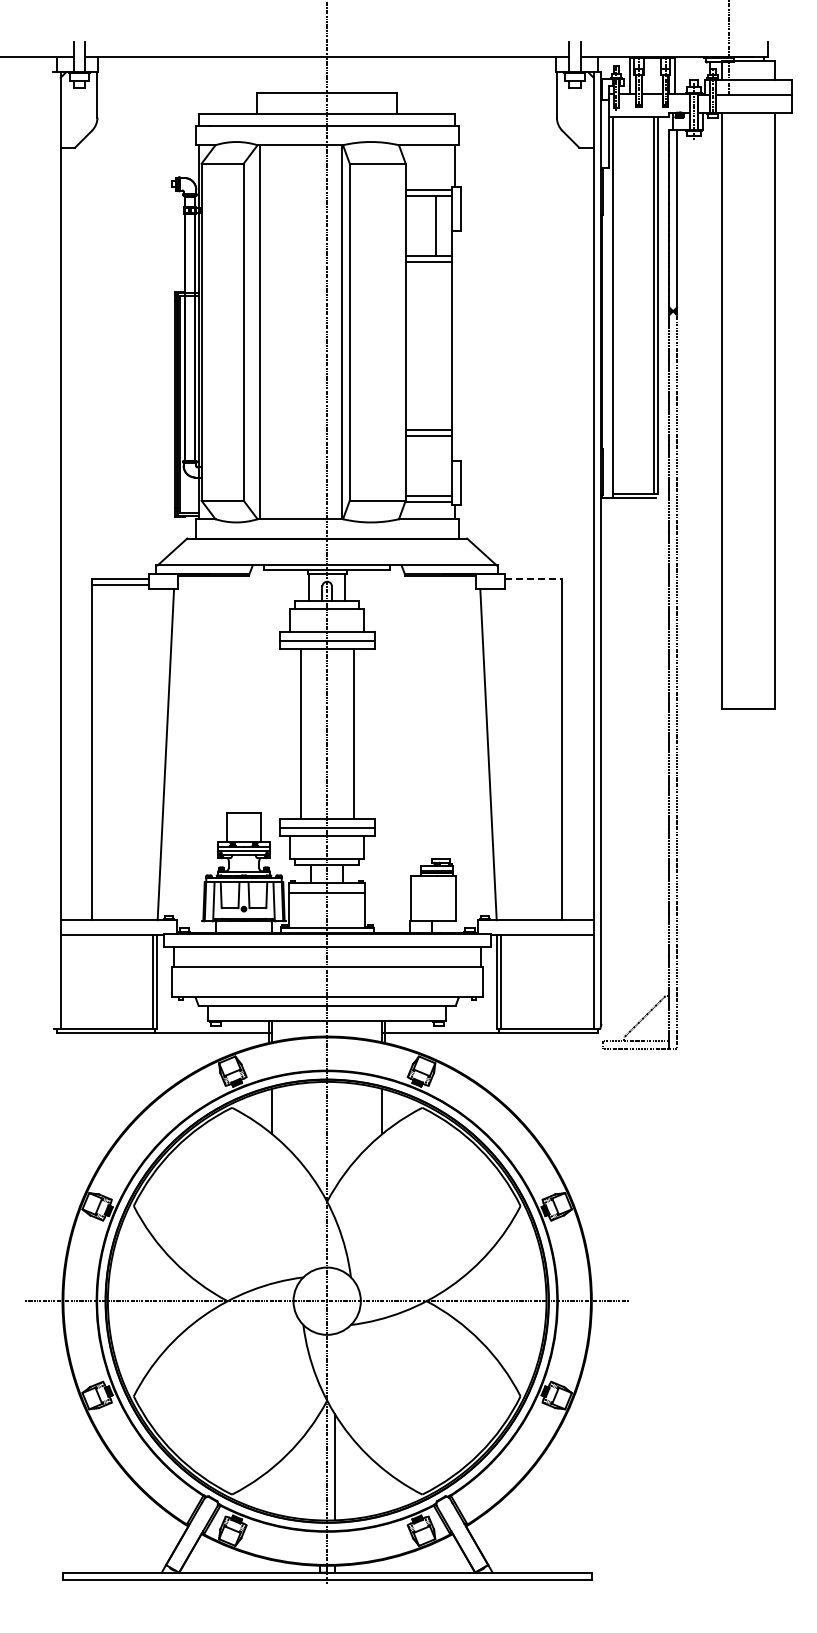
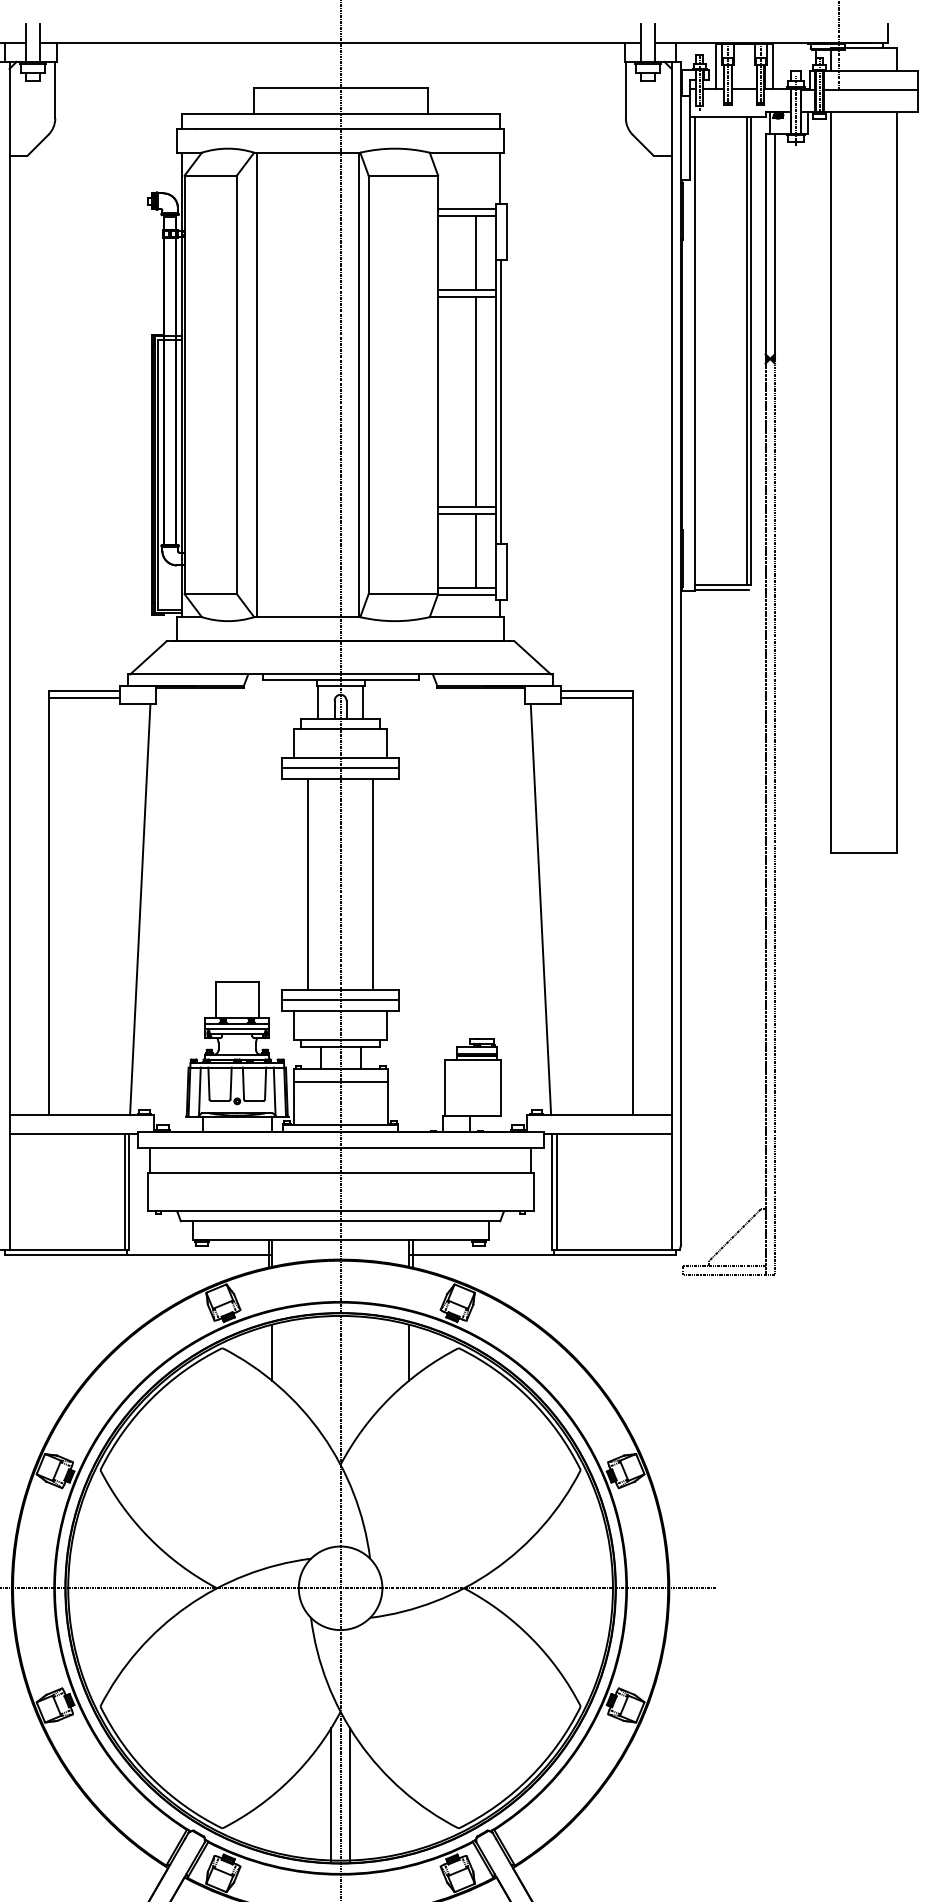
line: (436, 345) -> (476, 401), added
line: (456, 345) -> (501, 401), added
line: (436, 465) -> (476, 550), added
line: (533, 579) -> (596, 692), dashed -> solid
line: (533, 584) -> (596, 698), added
line: (319, 1466) -> (331, 1793), added

